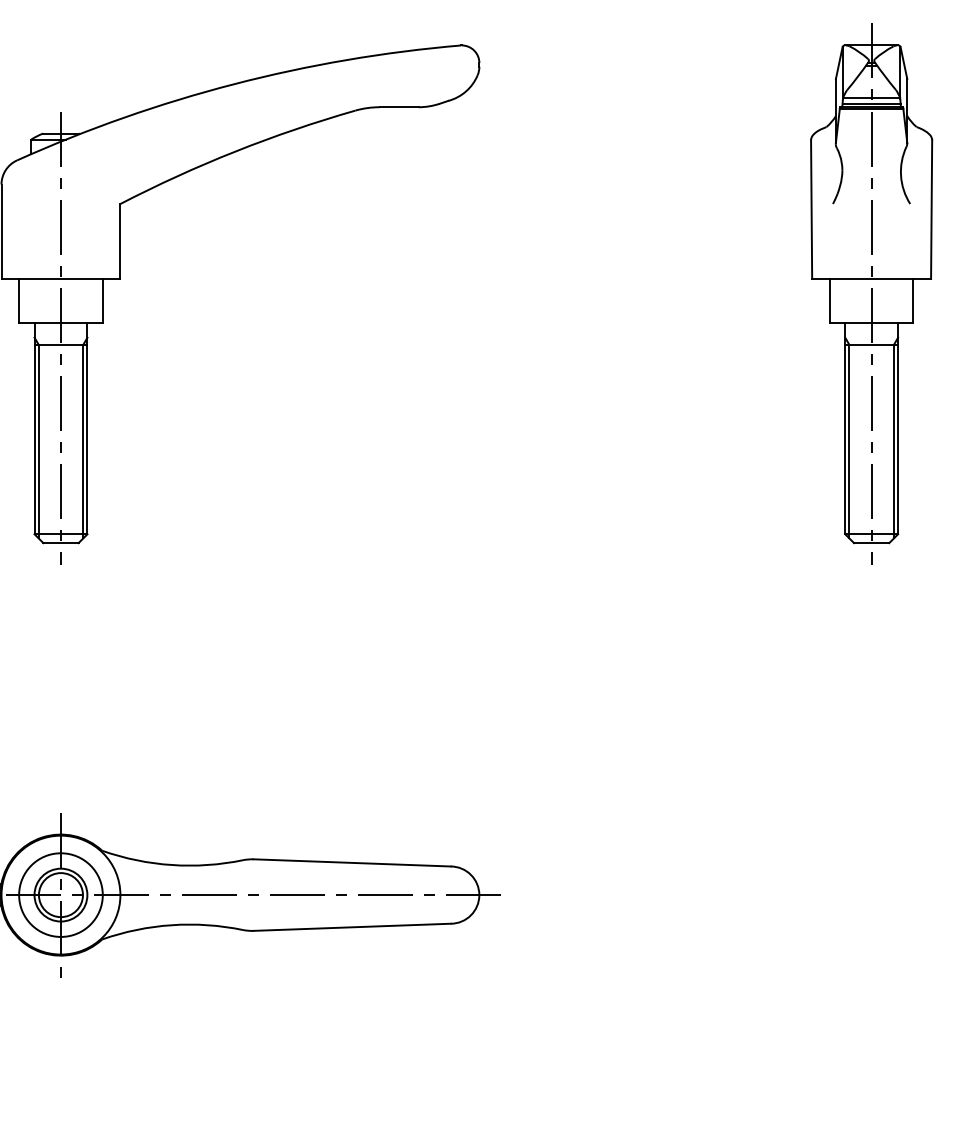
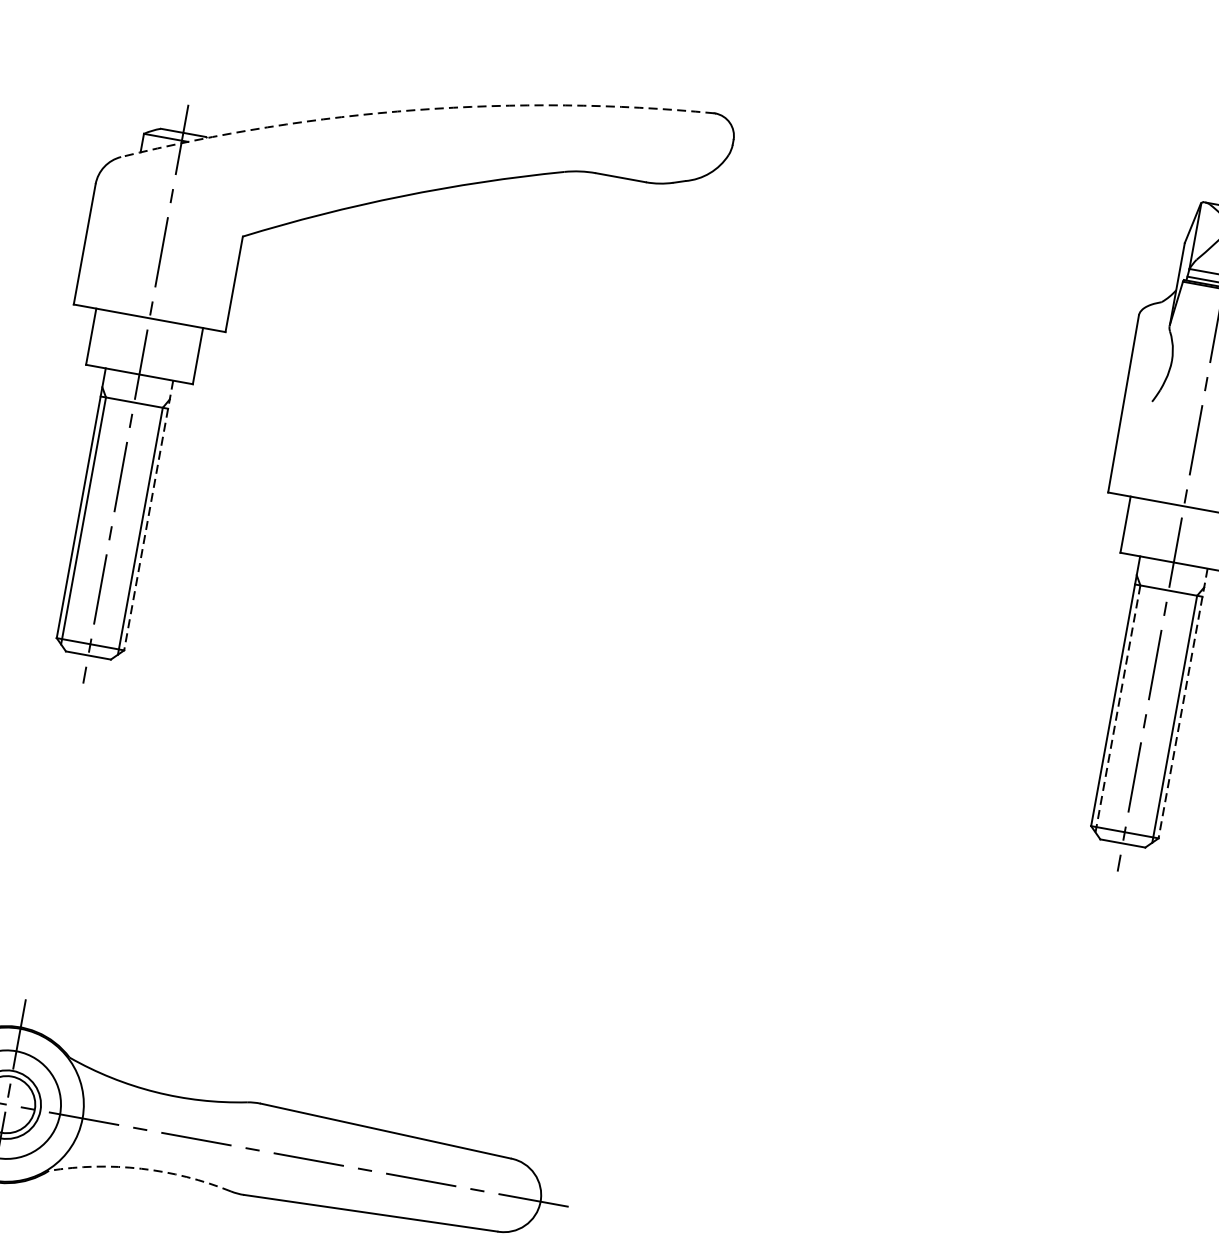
arc: (234, 84) -> (416, 110), solid -> dashed
line: (87, 428) -> (148, 515), solid -> dashed
line: (898, 428) -> (1183, 703), solid -> dashed
line: (849, 441) -> (1118, 708), solid -> dashed
arc: (171, 925) -> (140, 1169), solid -> dashed

